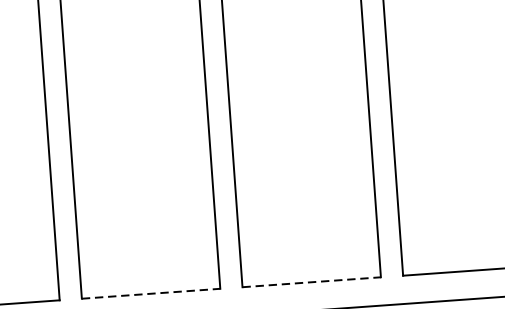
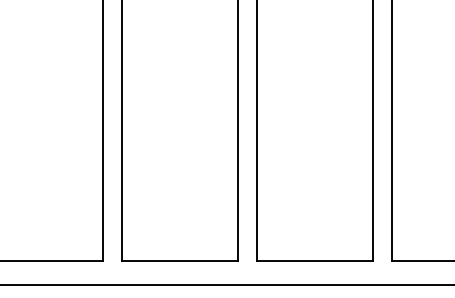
line: (312, 281) -> (315, 260), dashed -> solid
line: (151, 293) -> (180, 260), dashed -> solid

